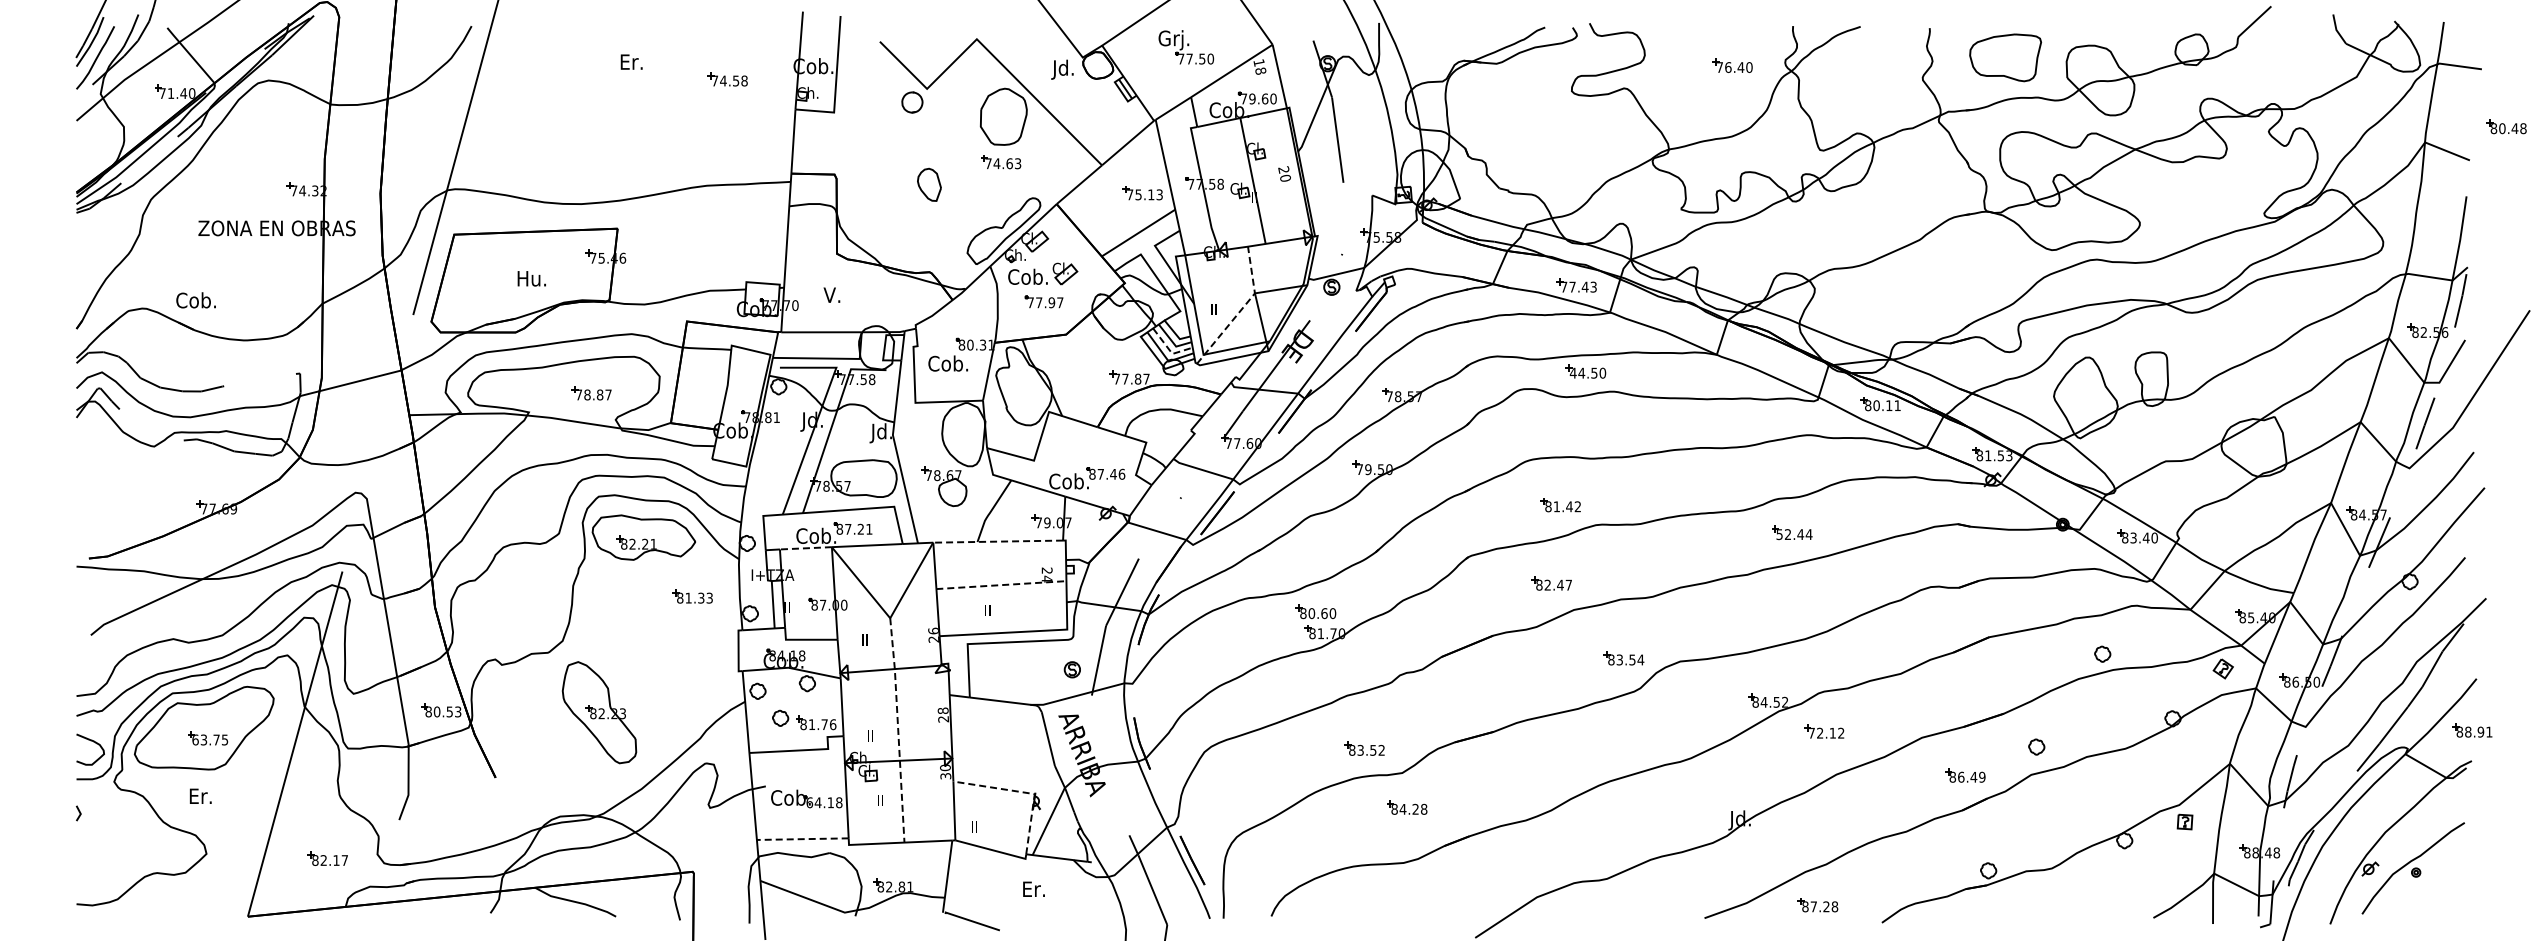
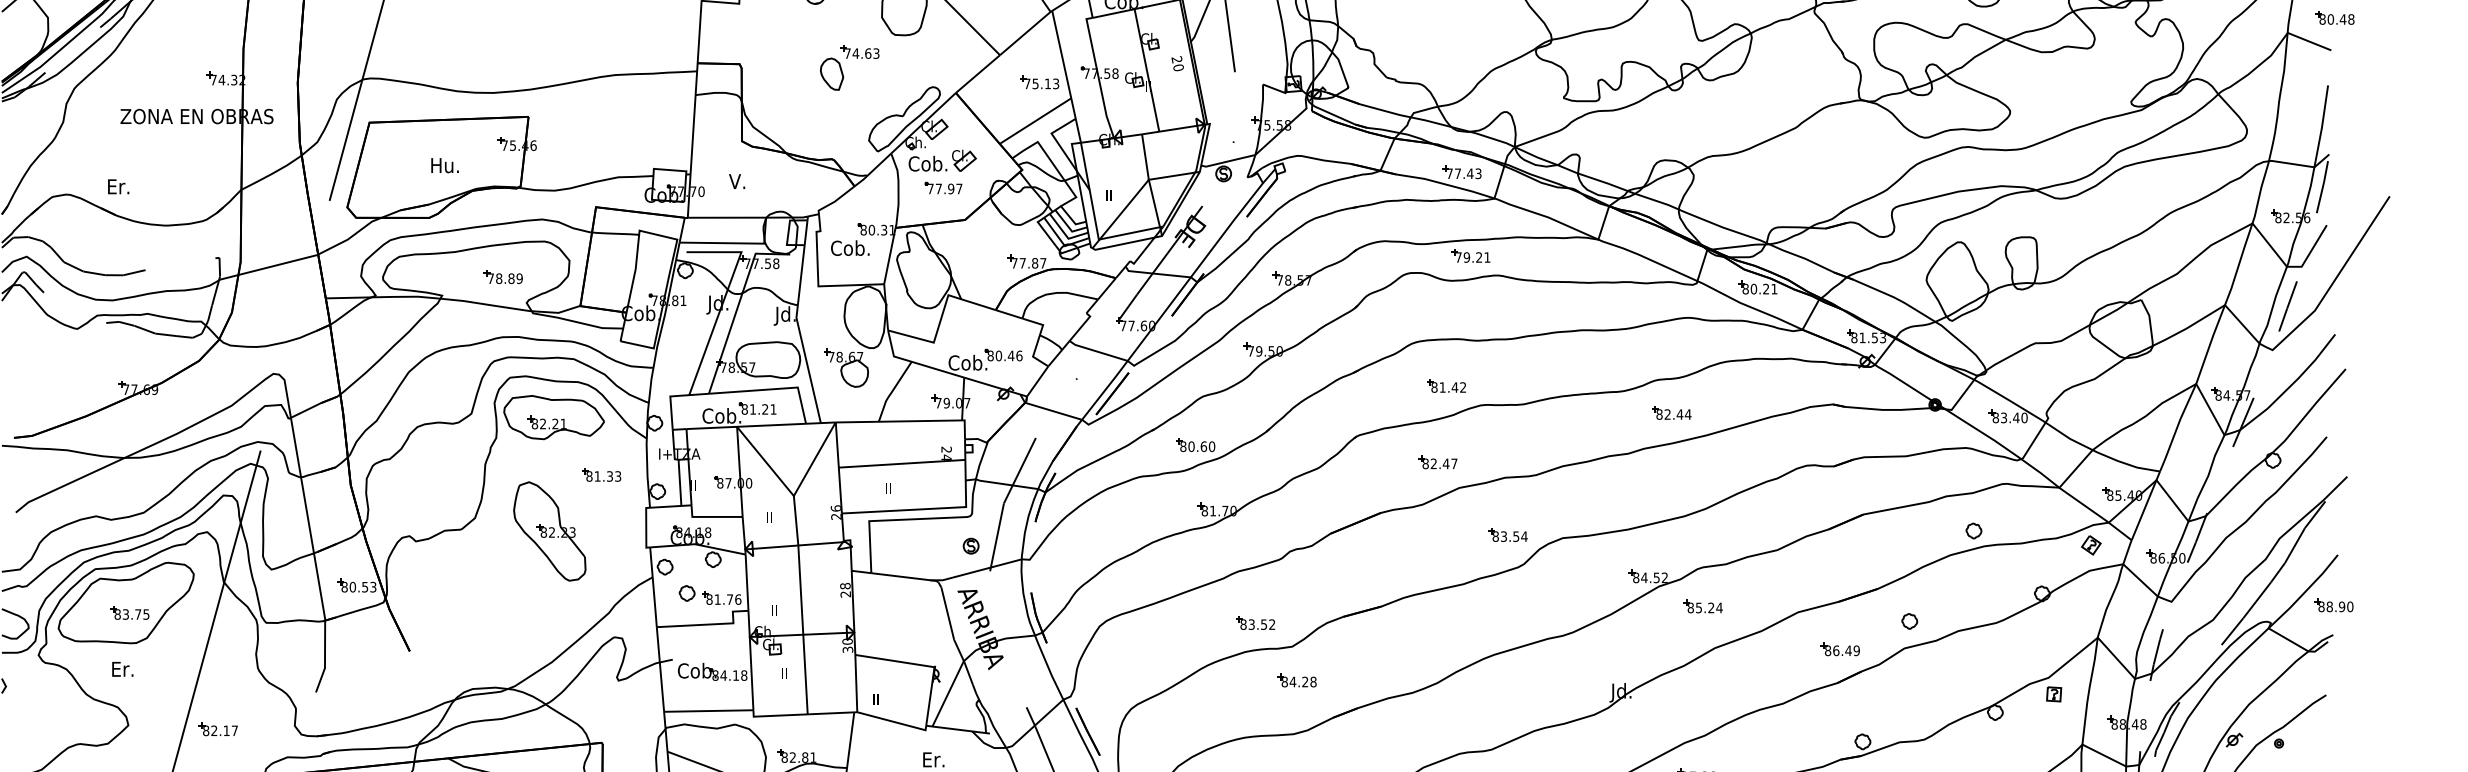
part: (2506, 126) -> (2334, 17), moved
part: (1001, 162) -> (860, 52), moved
text: (195, 300) -> (117, 186), Cob. -> Er.
line: (1241, 309) -> (1135, 195), dashed -> solid
line: (1170, 350) -> (1066, 235), dashed -> solid
text: (1587, 372) -> (1472, 256), 44.50 -> 79.21
text: (608, 394) -> (519, 278), 78.87 -> 78.89
text: (1889, 405) -> (1766, 288), 80.11 -> 80.21
text: (1100, 473) -> (998, 355), 87.46 -> 80.46
text: (848, 529) -> (753, 409), 87.21 -> 81.21
text: (1779, 534) -> (1659, 414), 52.44 -> 82.44
line: (998, 541) -> (899, 421), dashed -> solid
line: (805, 548) -> (711, 428), dashed -> solid
line: (1001, 585) -> (902, 464), dashed -> solid
part: (1315, 611) -> (1195, 444), moved
part: (599, 712) -> (549, 531), moved
line: (898, 730) -> (801, 605), dashed -> solid
text: (2489, 731) -> (2350, 606), 88.91 -> 88.90
text: (1826, 732) -> (1705, 607), 72.12 -> 85.24
text: (195, 739) -> (117, 614), 63.75 -> 83.75
line: (1023, 792) -> (923, 665), dashed -> solid
text: (809, 802) -> (715, 675), 64.18 -> 84.18
line: (802, 839) -> (708, 711), dashed -> solid
part: (327, 858) -> (217, 728), moved

